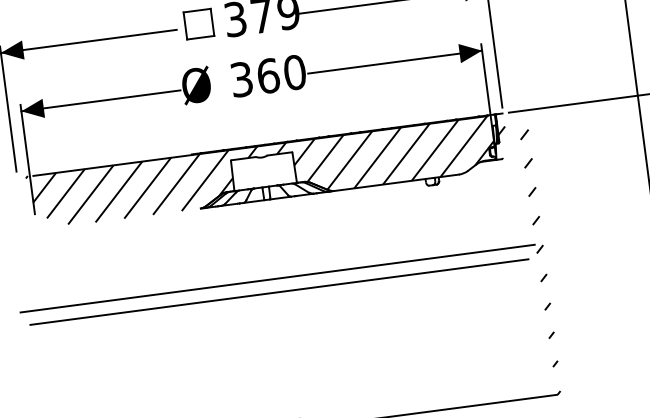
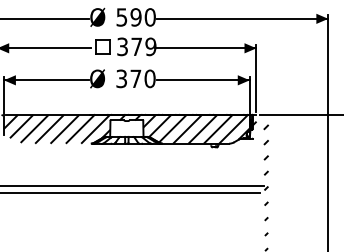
text: (267, 75) -> (135, 78), 360 -> 370

